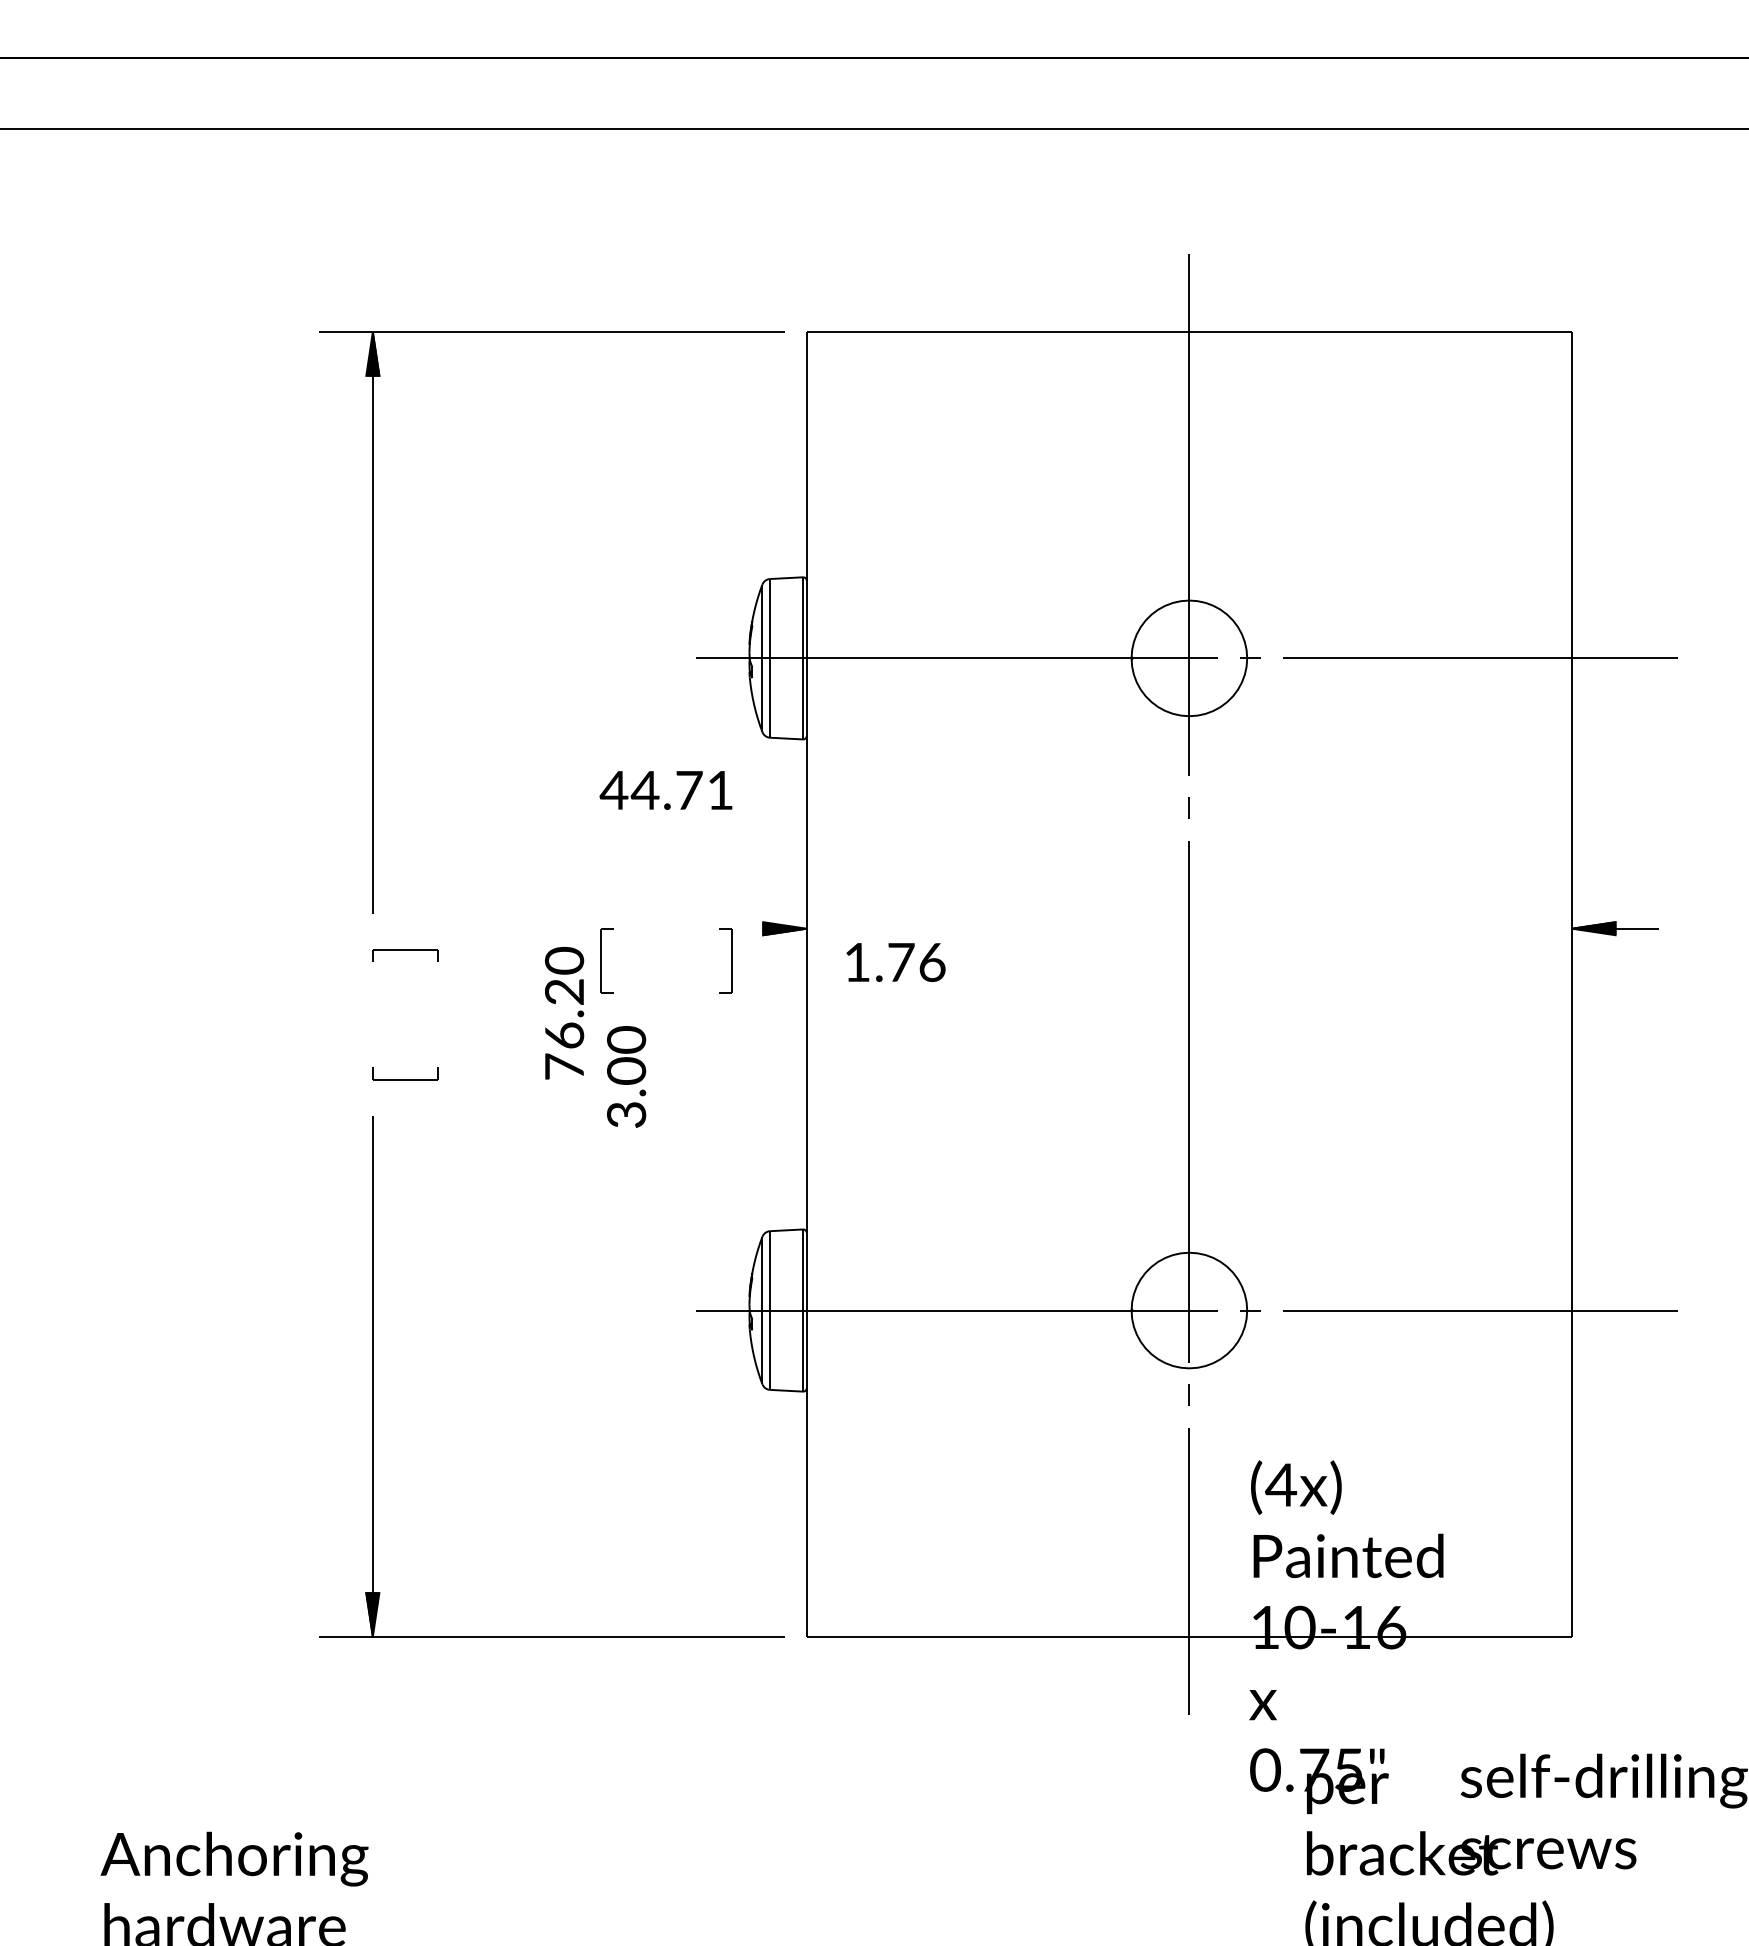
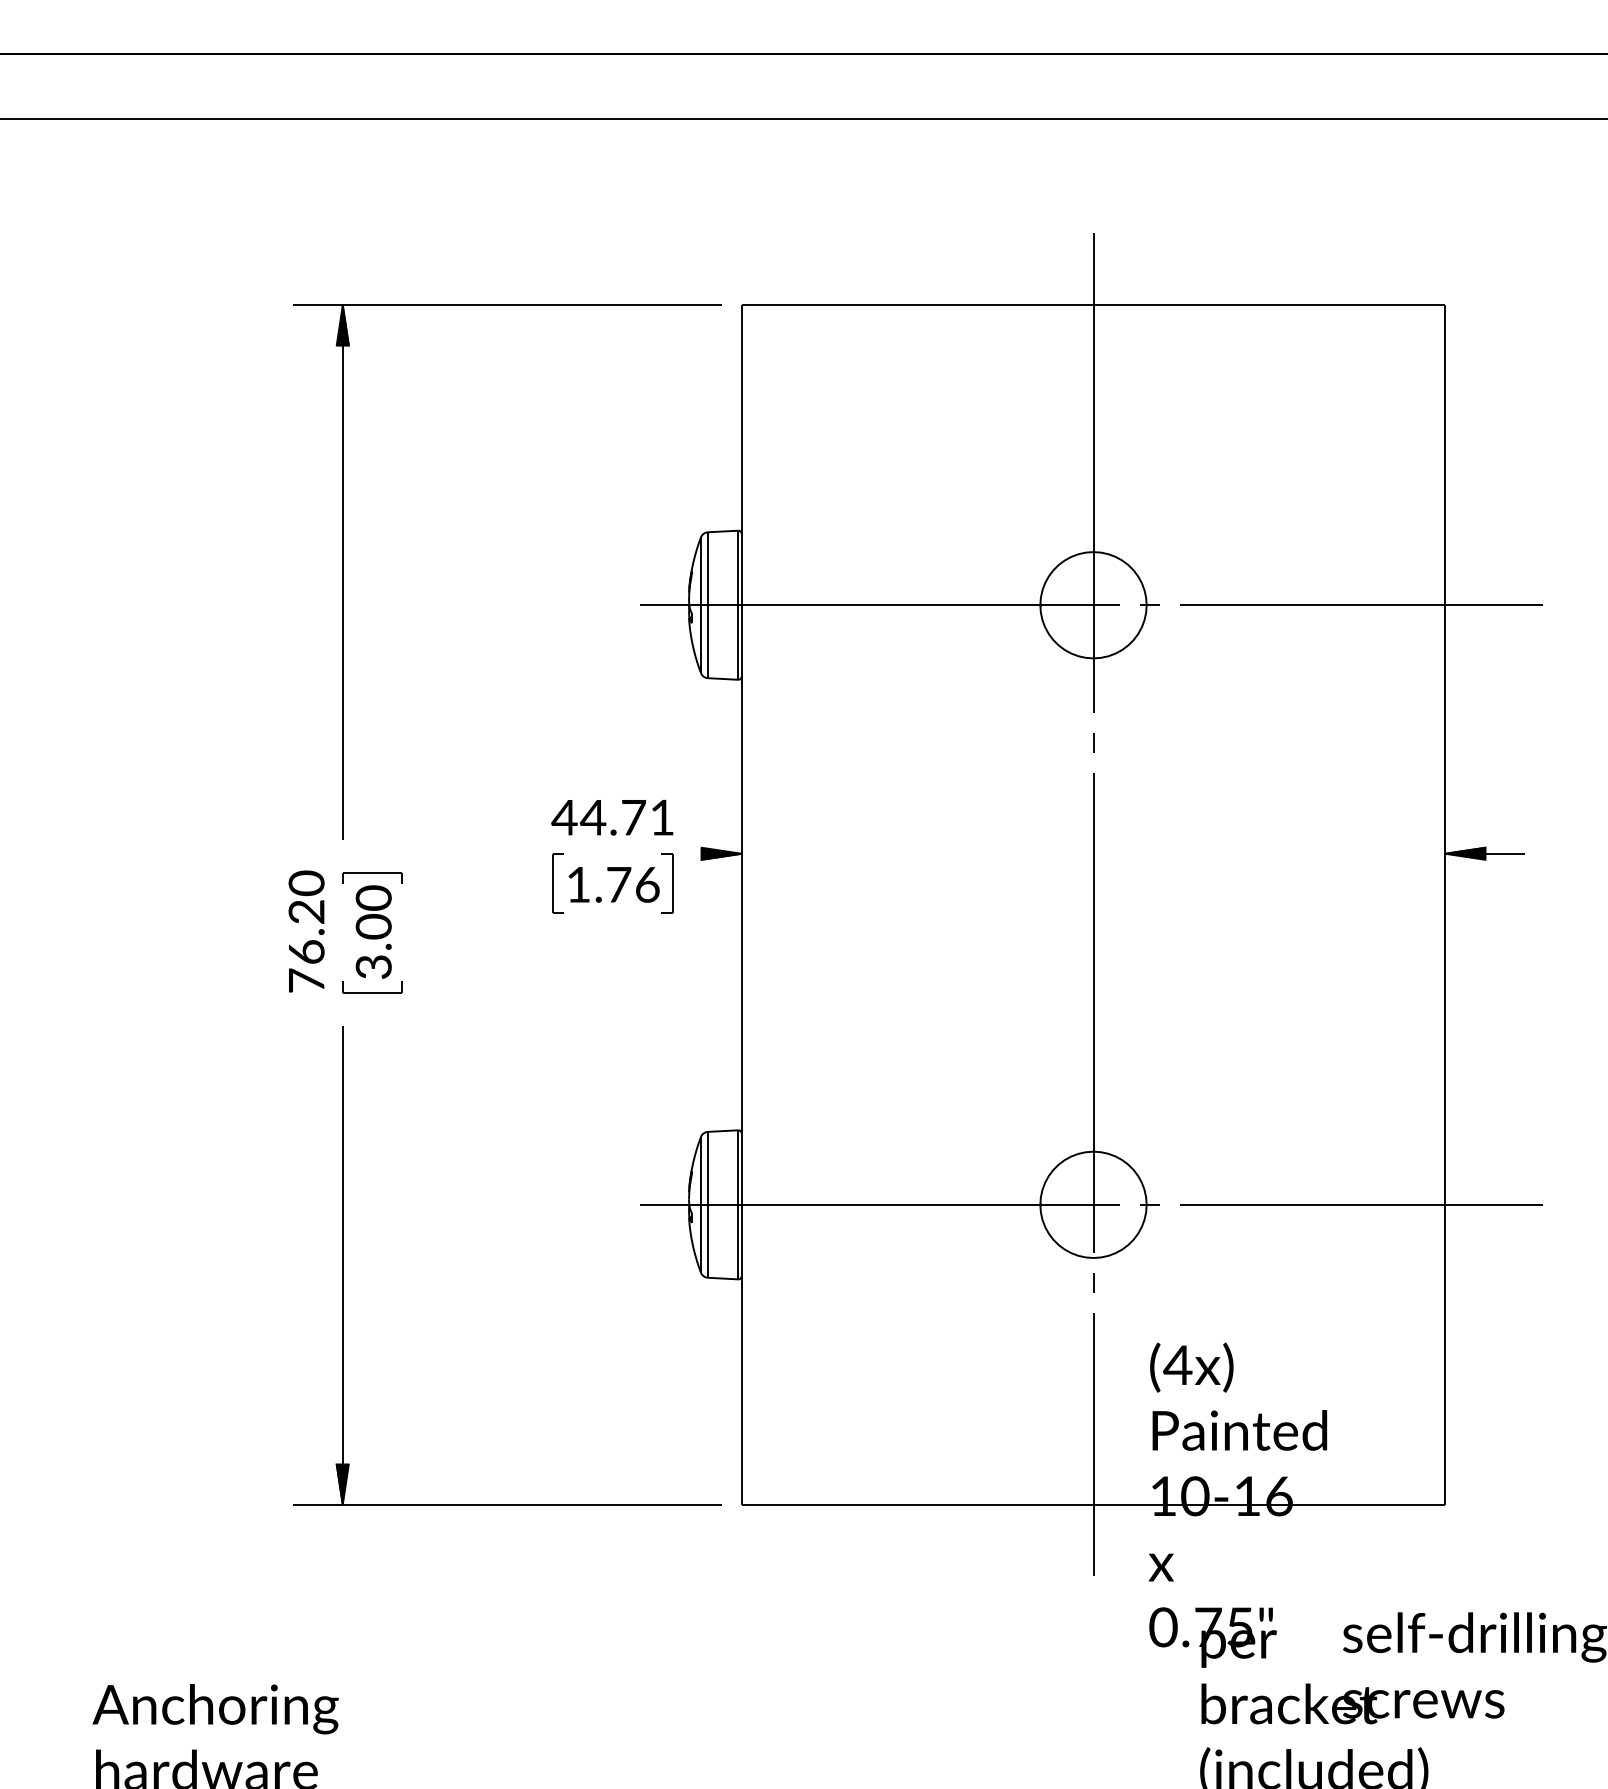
text: (665, 790) -> (611, 817), moved
text: (895, 962) -> (613, 884), moved
text: (564, 1012) -> (306, 930), moved
text: (626, 1076) -> (373, 931), moved

